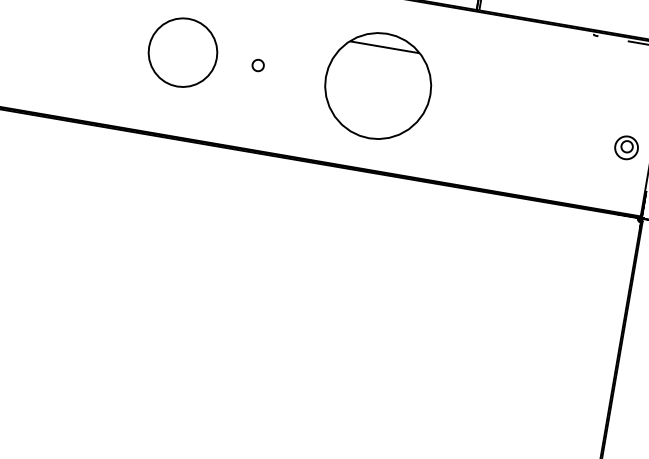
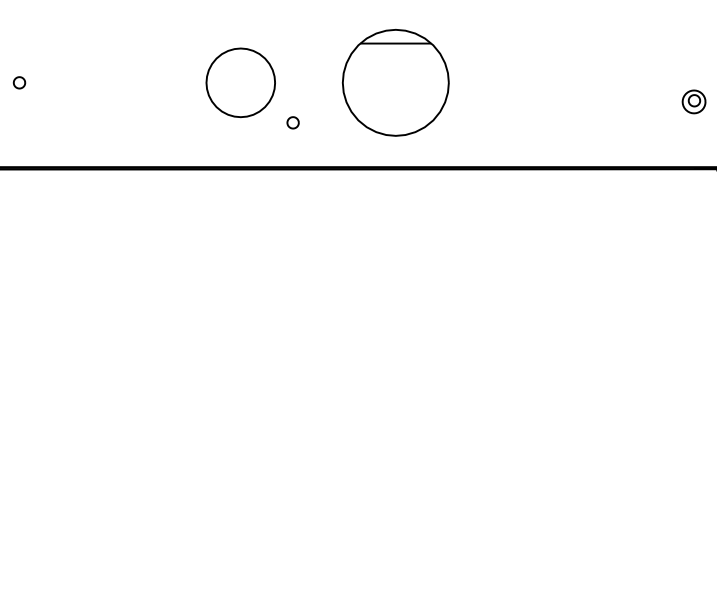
part: (257, 65) -> (292, 122), moved
part: (377, 85) -> (395, 82), moved

